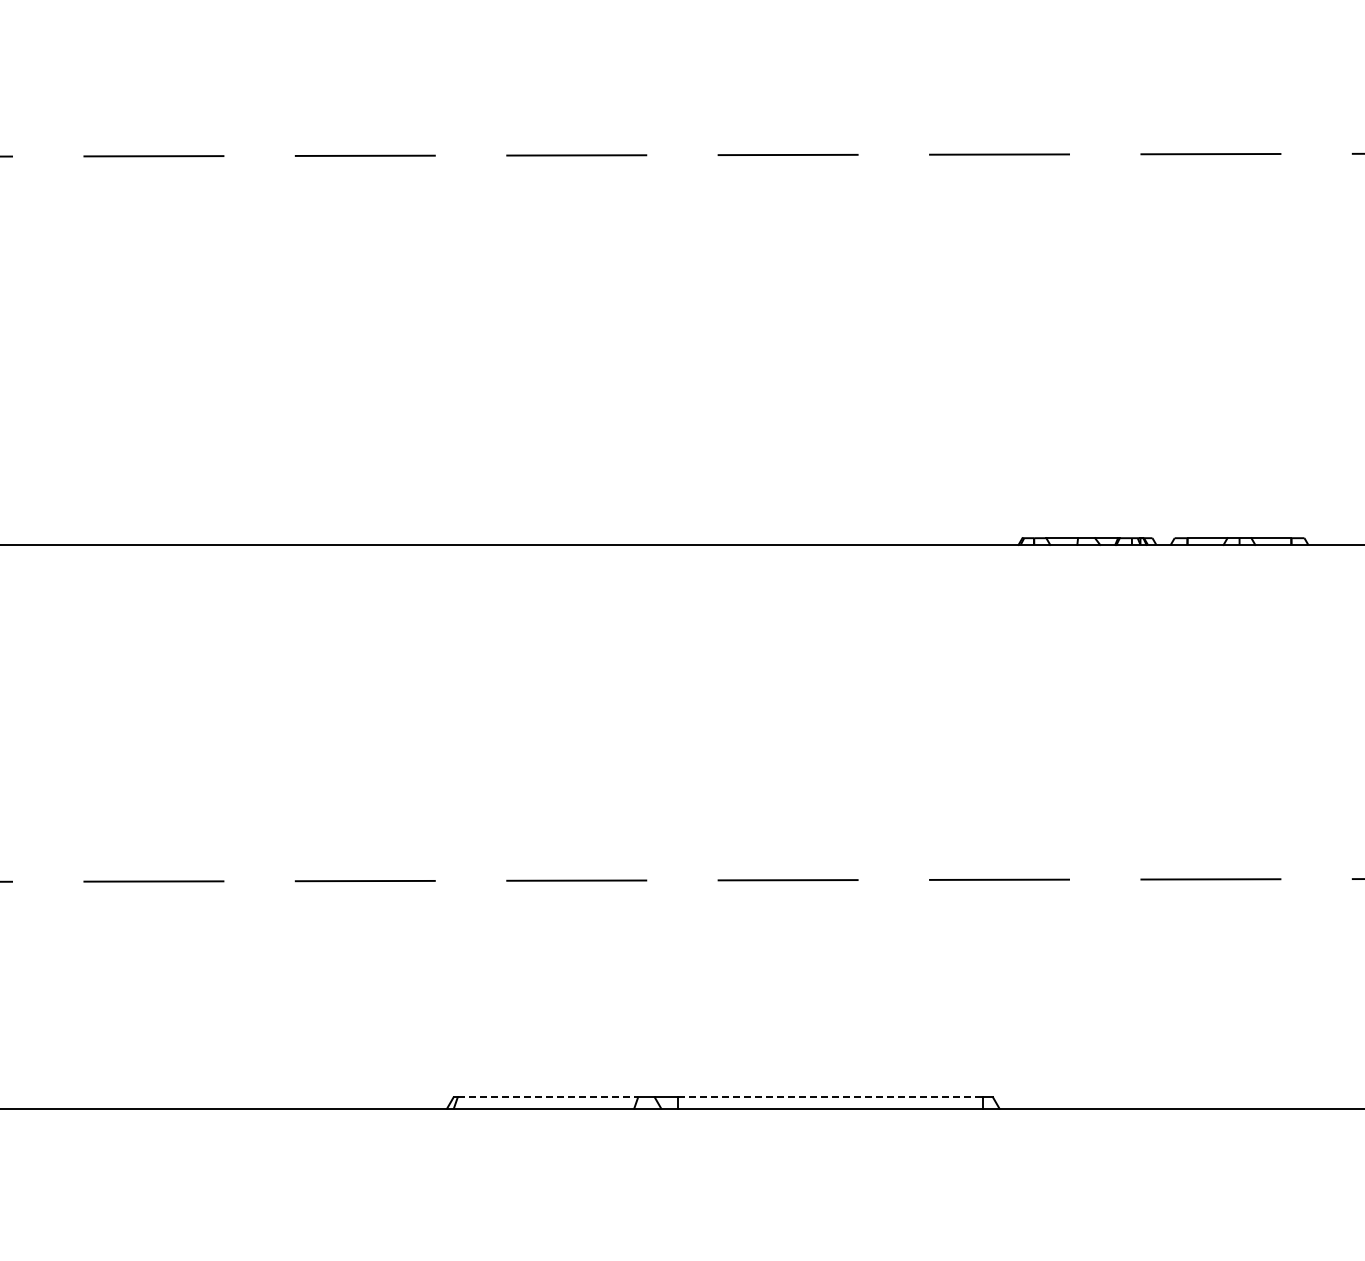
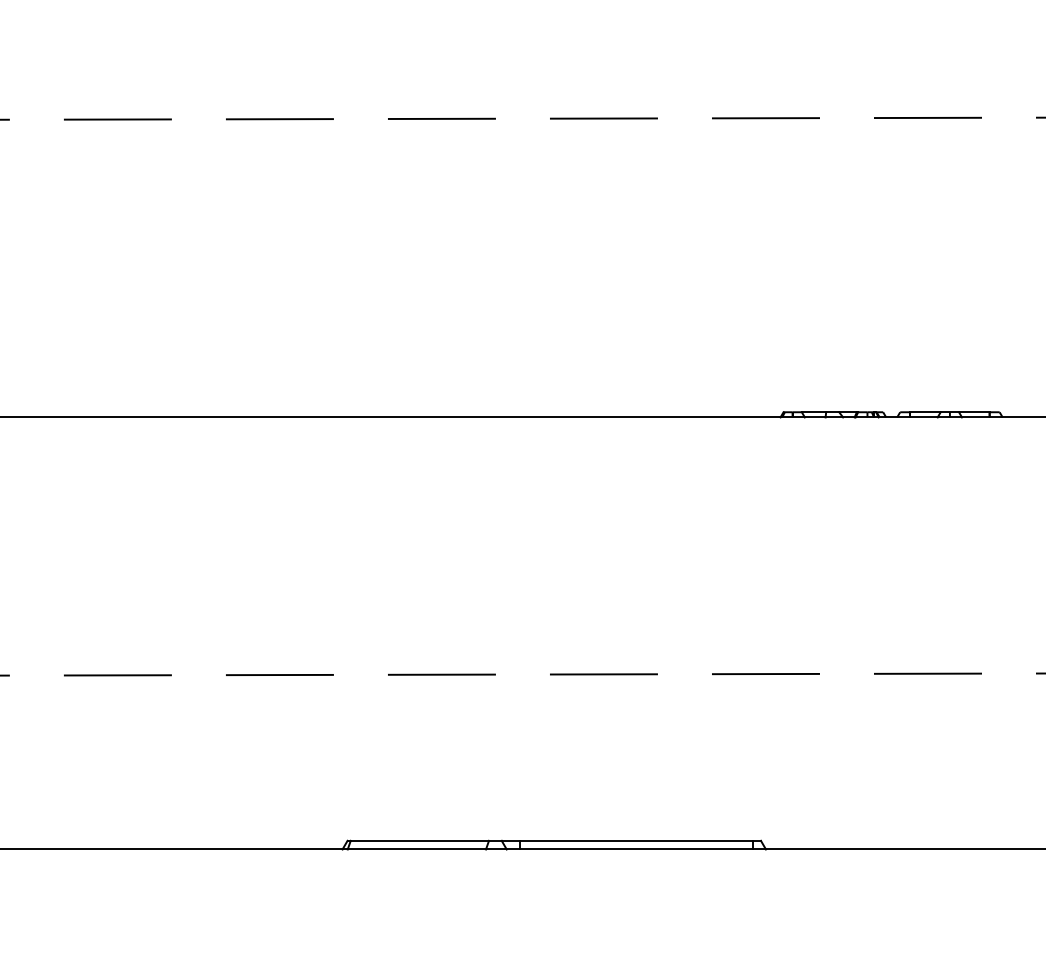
line: (548, 1097) -> (420, 840), dashed -> solid
line: (830, 1097) -> (636, 840), dashed -> solid

